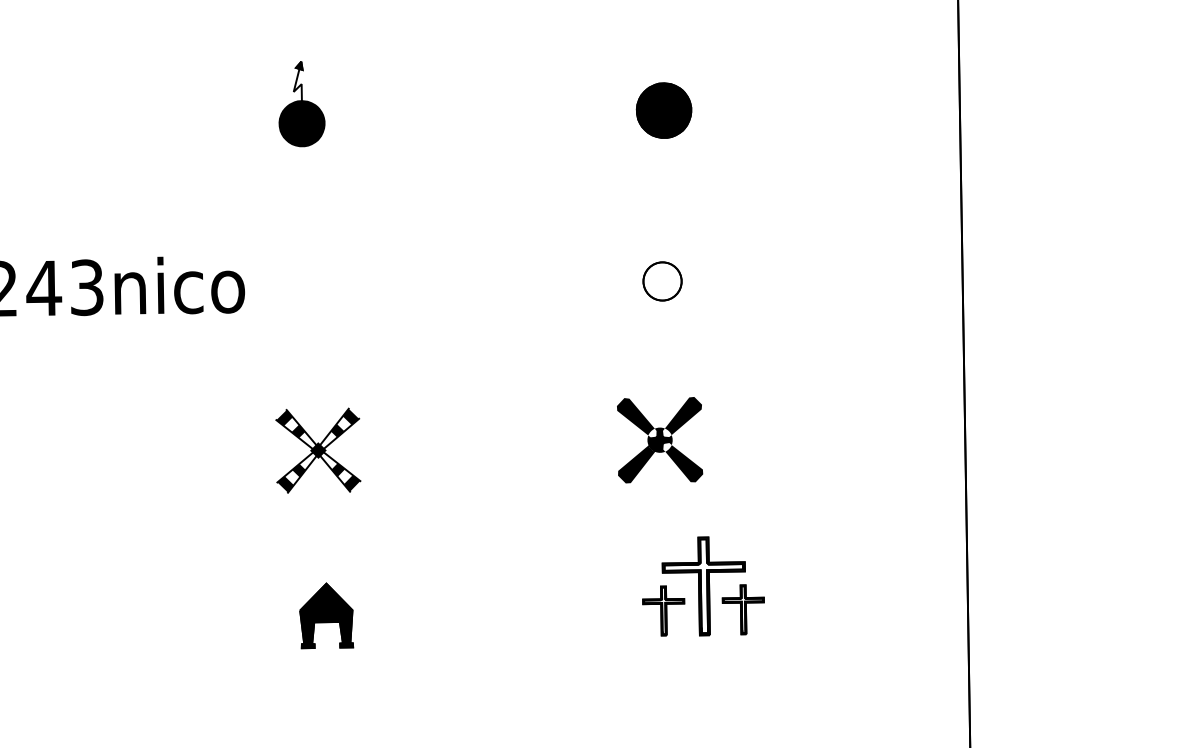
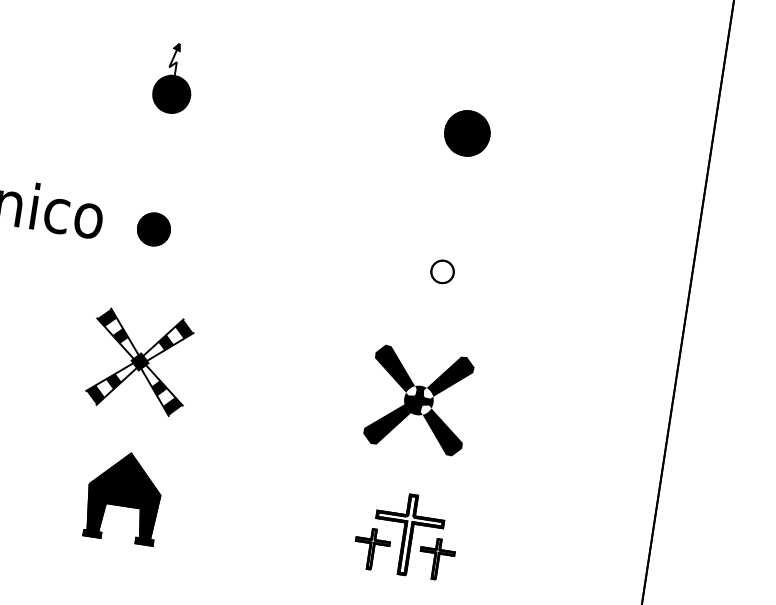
part: (661, 281) -> (441, 271), size x0.71
part: (307, 288) -> (153, 228), added
part: (659, 439) -> (418, 399), size x1.43
part: (318, 450) -> (140, 361), size x1.43
part: (703, 586) -> (407, 534), moved
part: (326, 615) -> (124, 496), size x1.67

